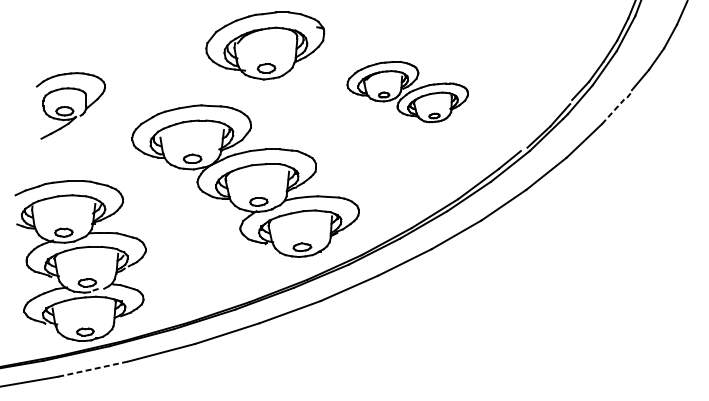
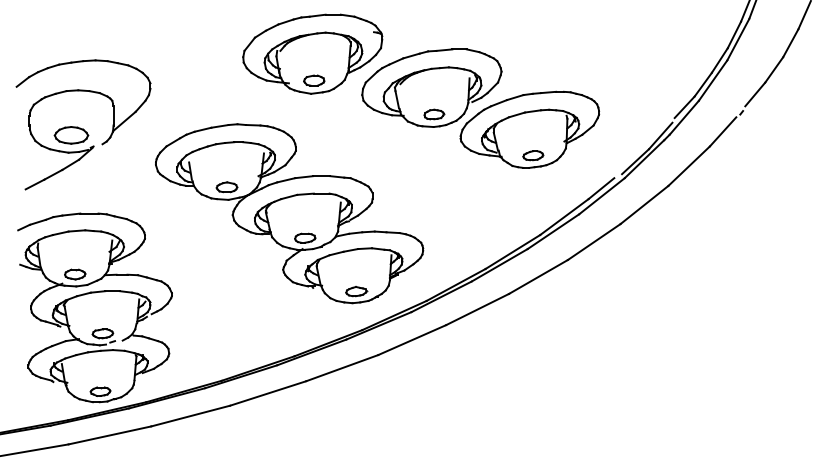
part: (407, 91) -> (480, 108), size x1.67
part: (70, 105) -> (83, 124), size x1.67
line: (613, 111) -> (723, 131), dashed -> solid
line: (93, 369) -> (110, 435), dashed -> solid

